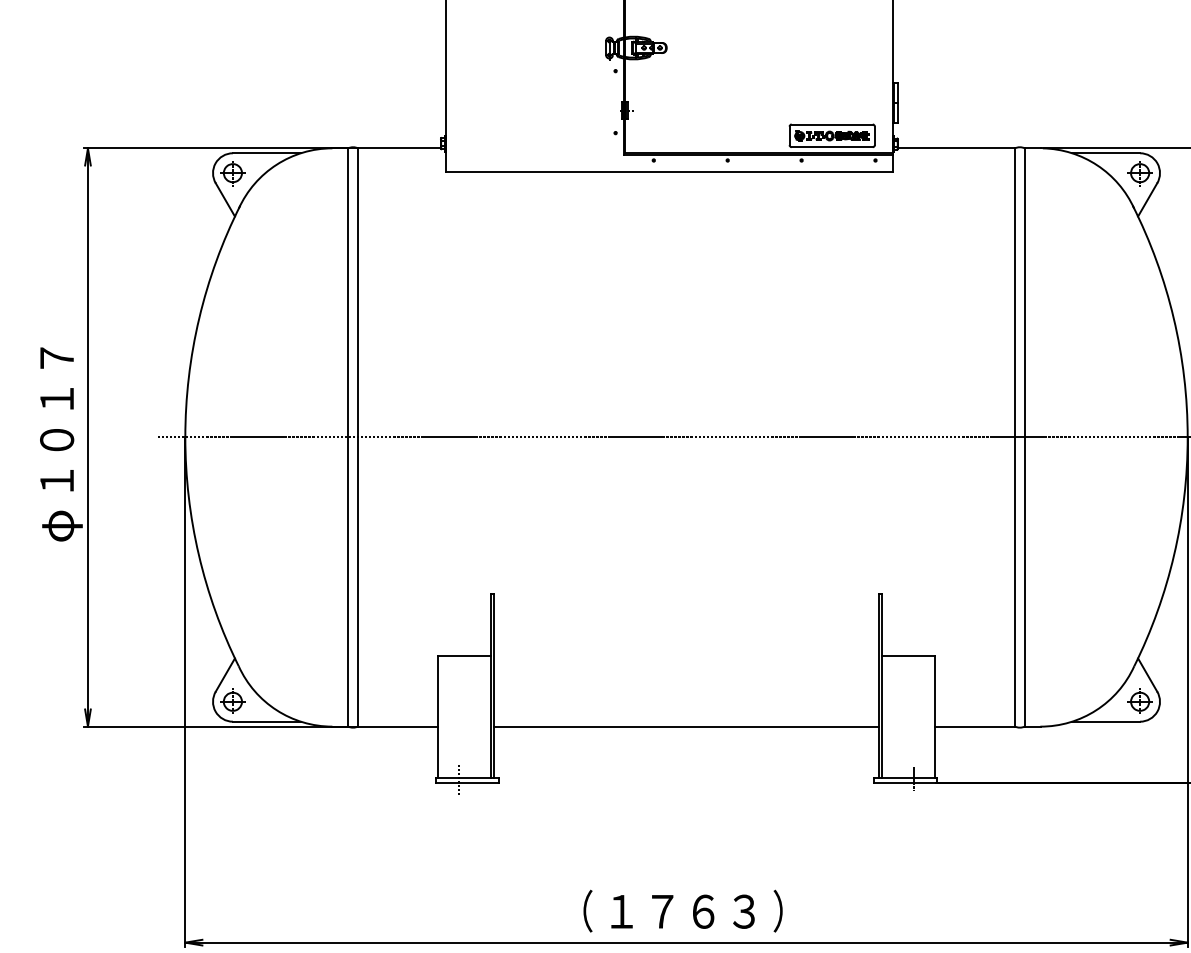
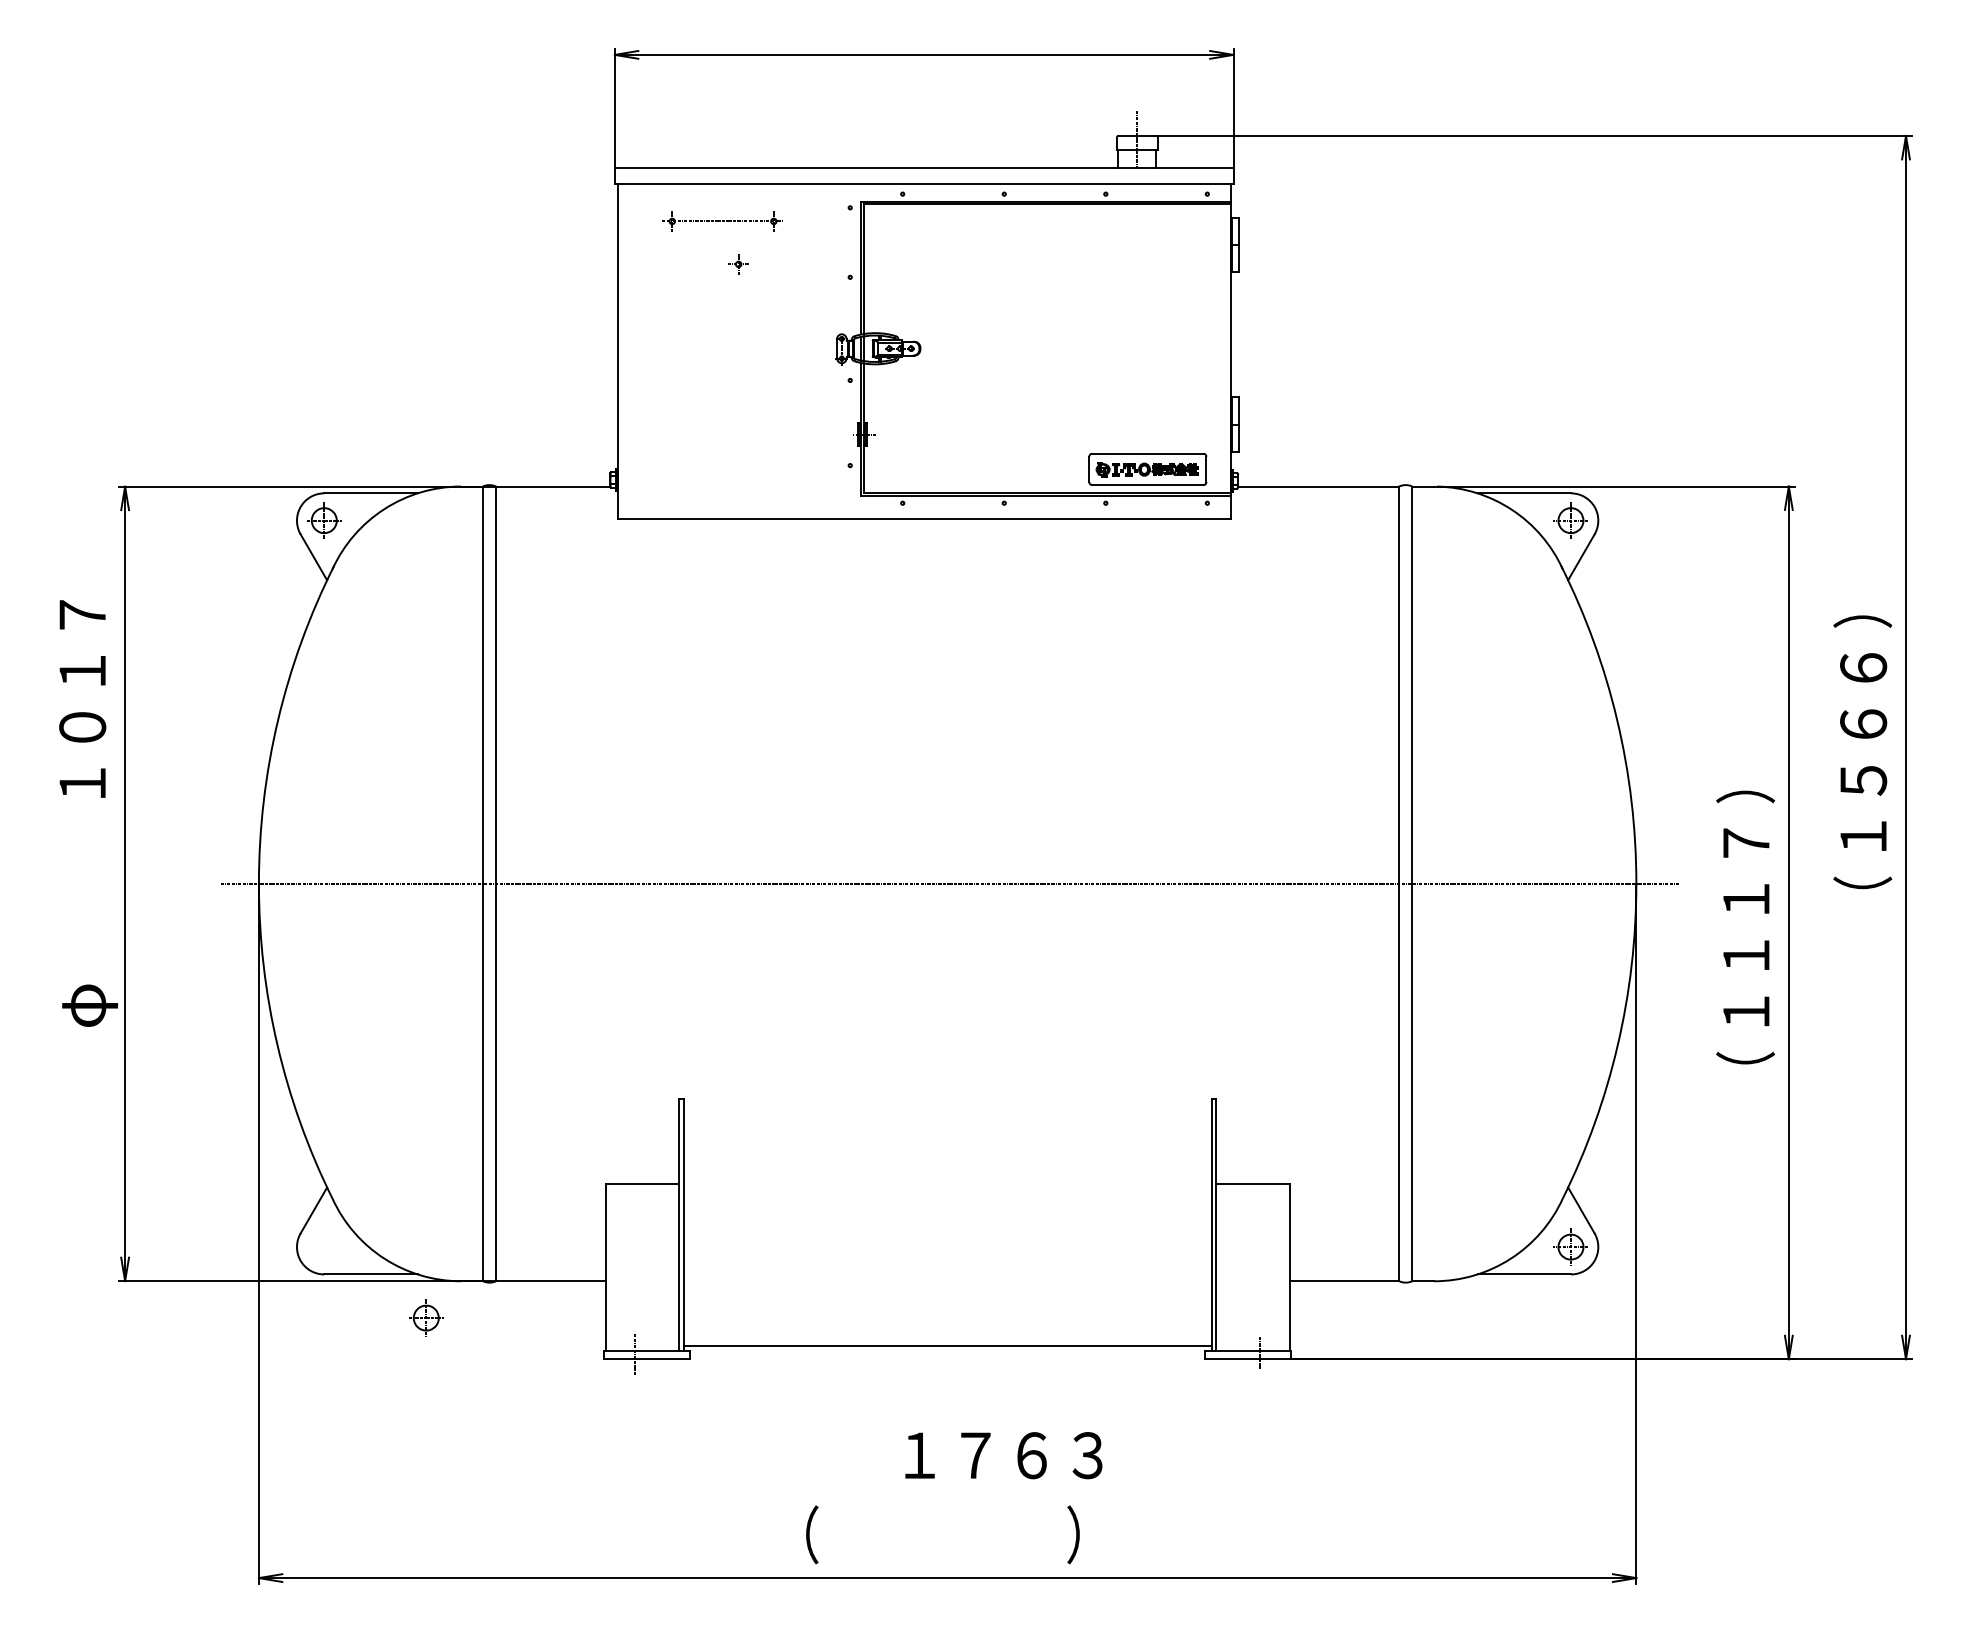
text: (56, 419) -> (82, 698), moved
part: (233, 701) -> (426, 1317), moved
line: (686, 726) -> (947, 1346), moved
text: (682, 911) -> (1003, 1455), moved

